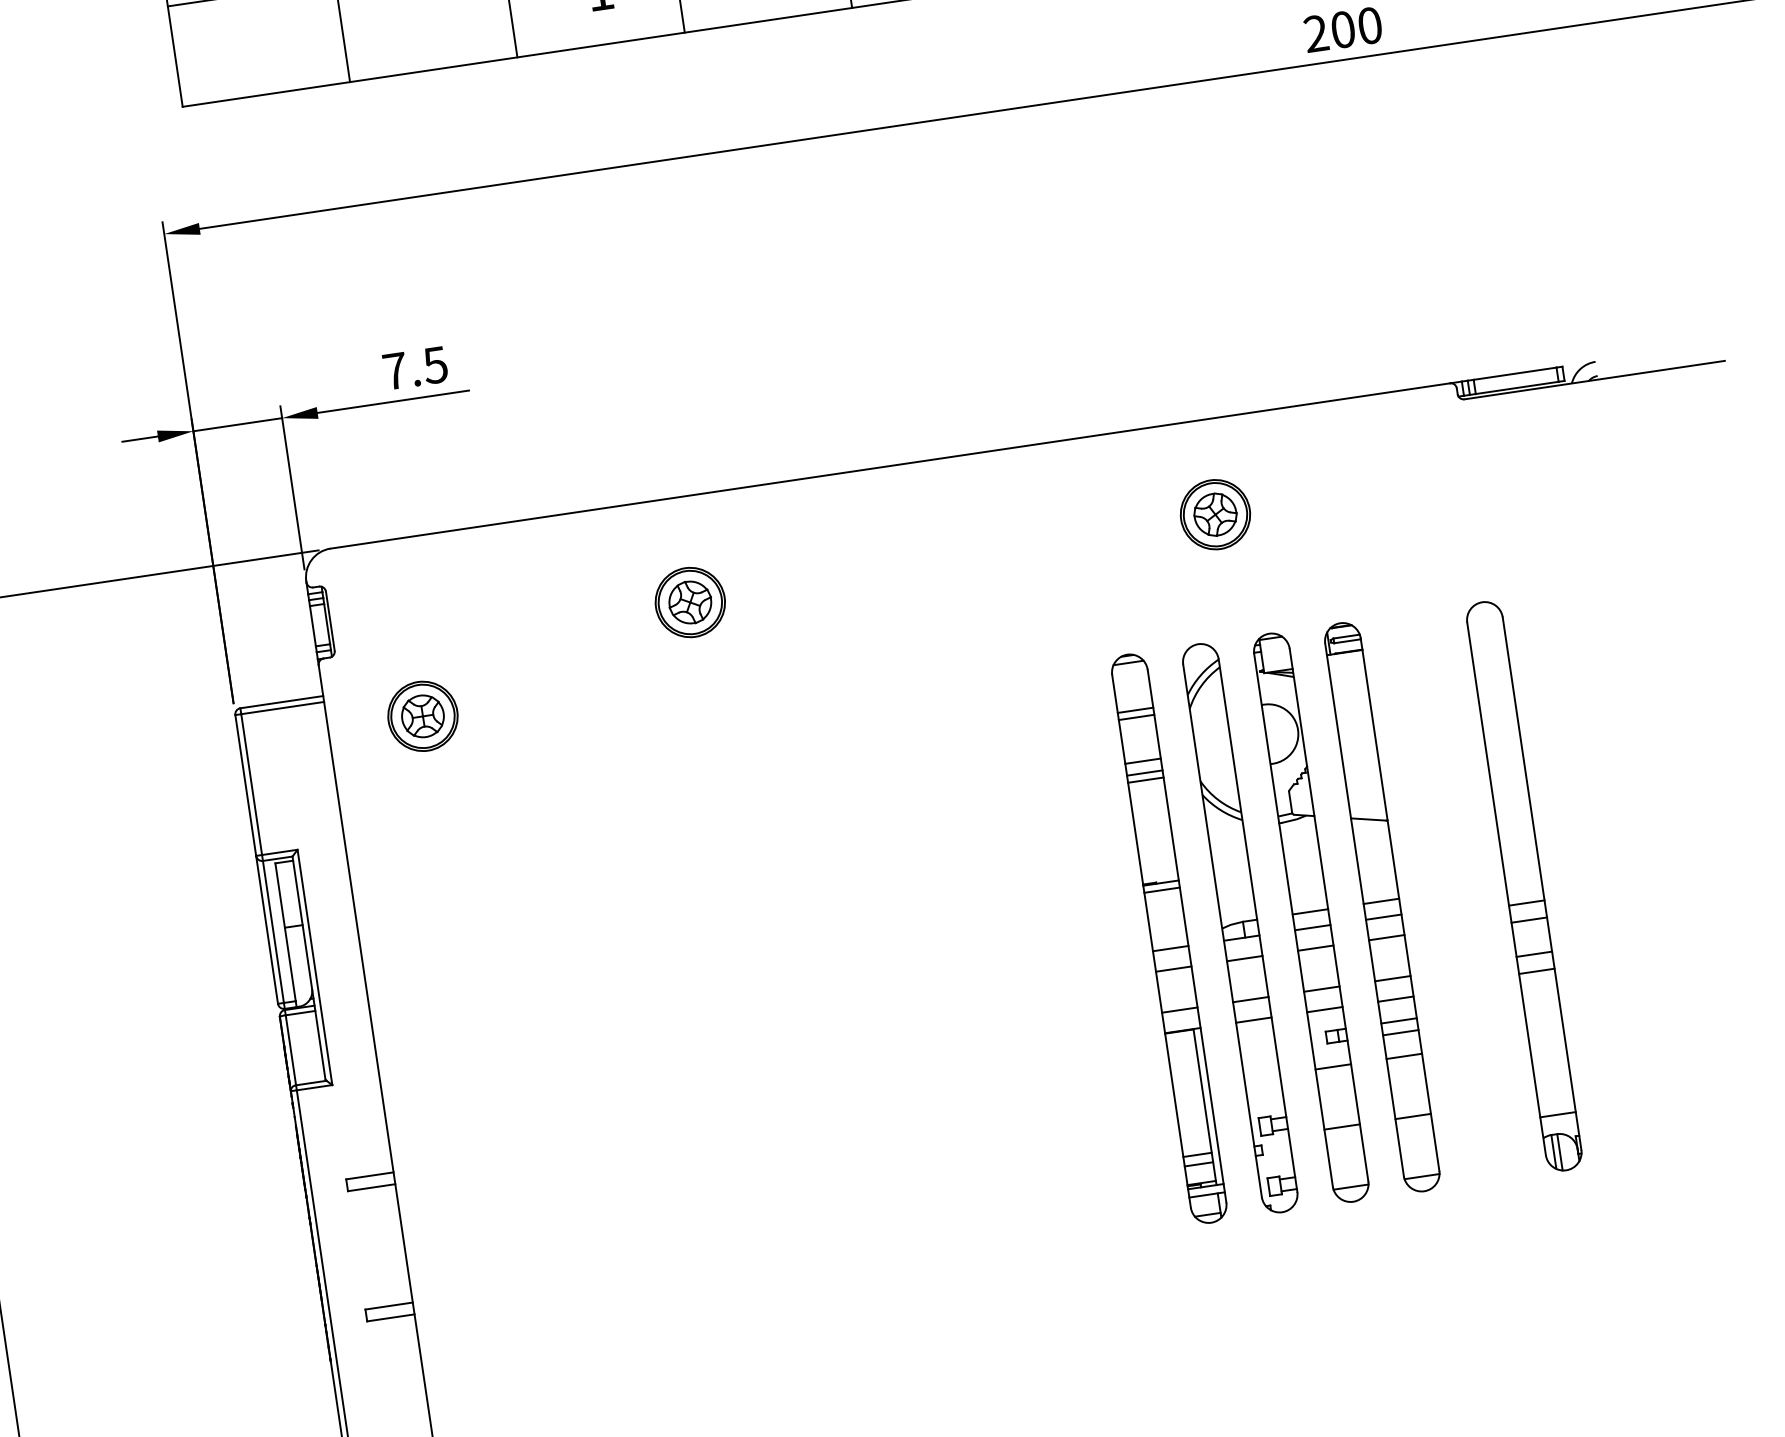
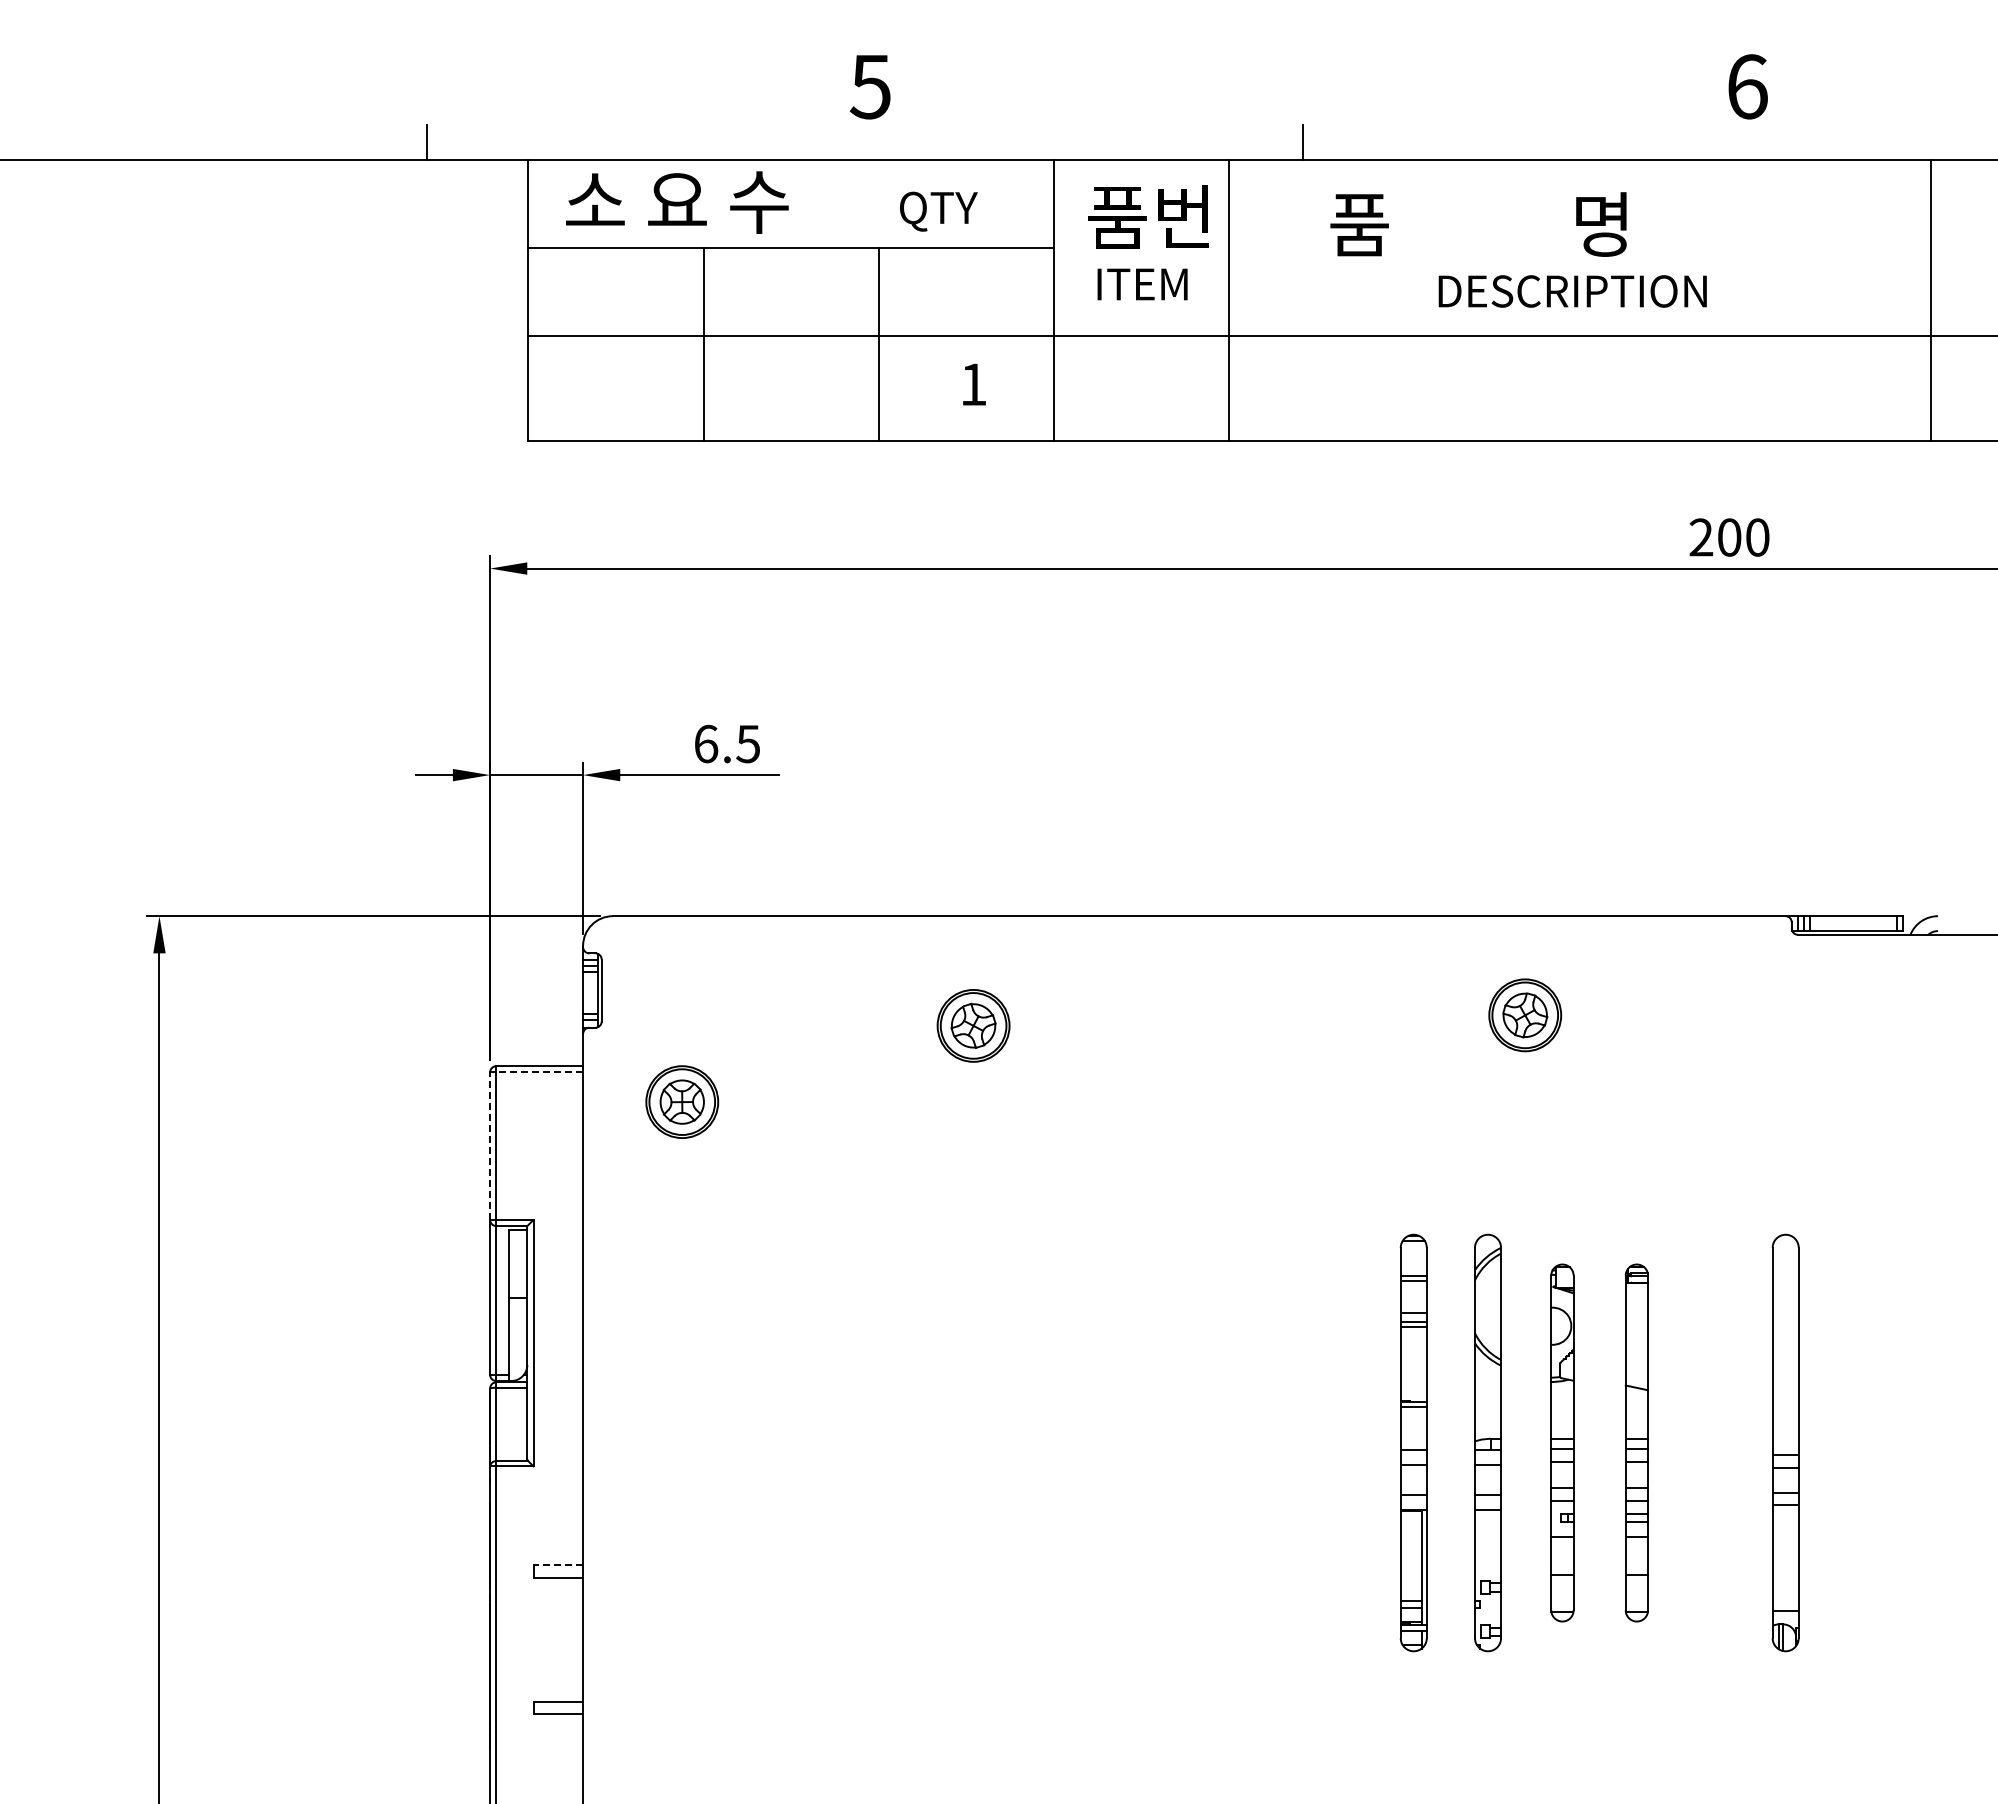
text: (395, 370) -> (706, 743), 7.5 -> 6.5
line: (282, 708) -> (539, 1072), solid -> dashed
line: (246, 785) -> (490, 1146), solid -> dashed
part: (1524, 885) -> (1785, 1442), size x0.7
part: (1381, 906) -> (1636, 1442), size x0.6
part: (1311, 917) -> (1562, 1442), size x0.6
part: (1239, 927) -> (1487, 1442), size x0.7
part: (1169, 938) -> (1413, 1442), size x0.7
line: (370, 1176) -> (558, 1565), solid -> dashed

